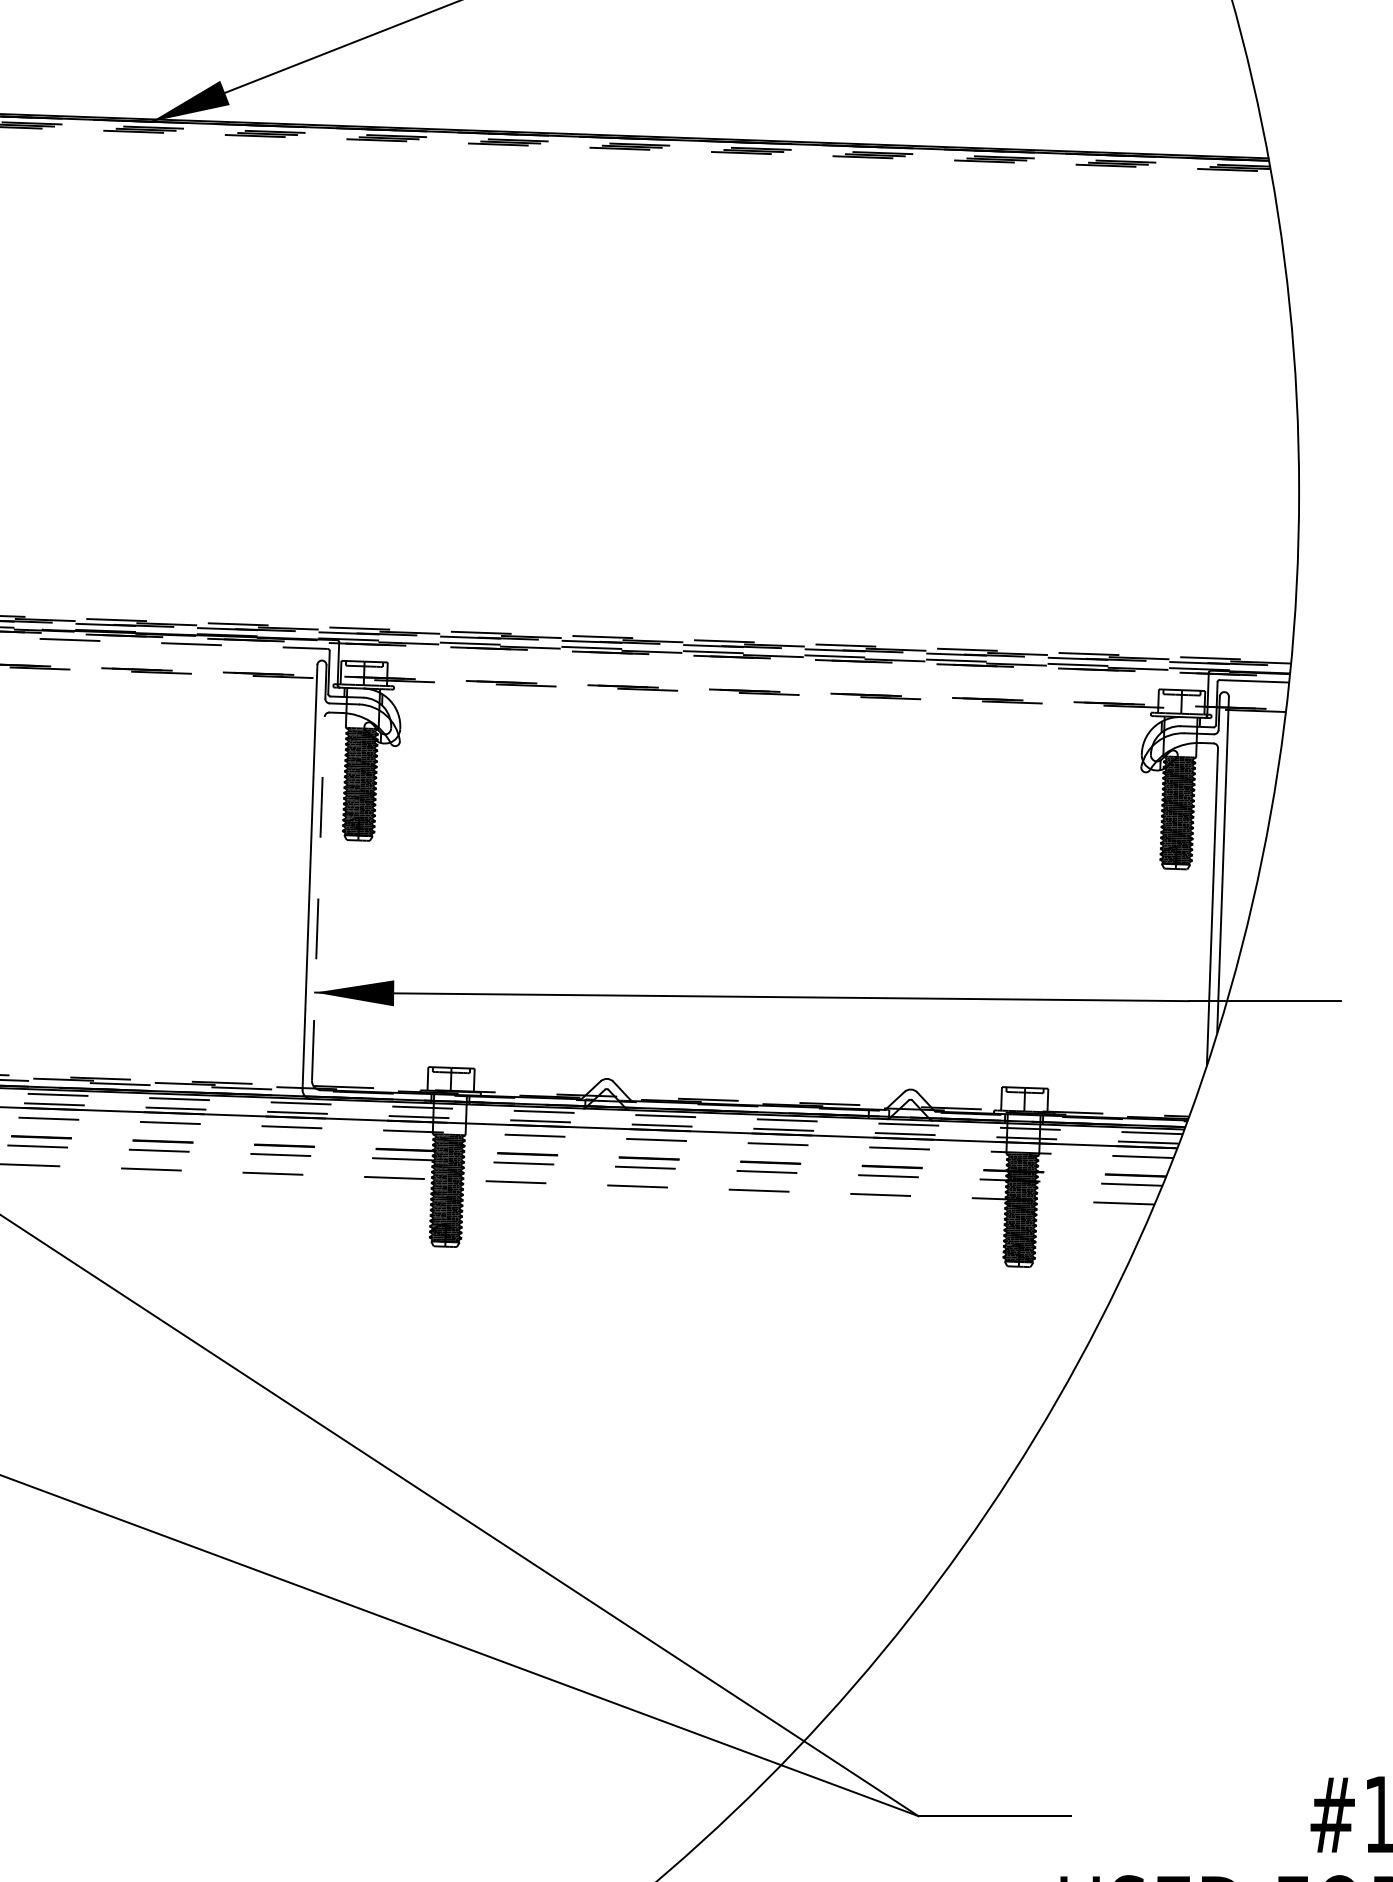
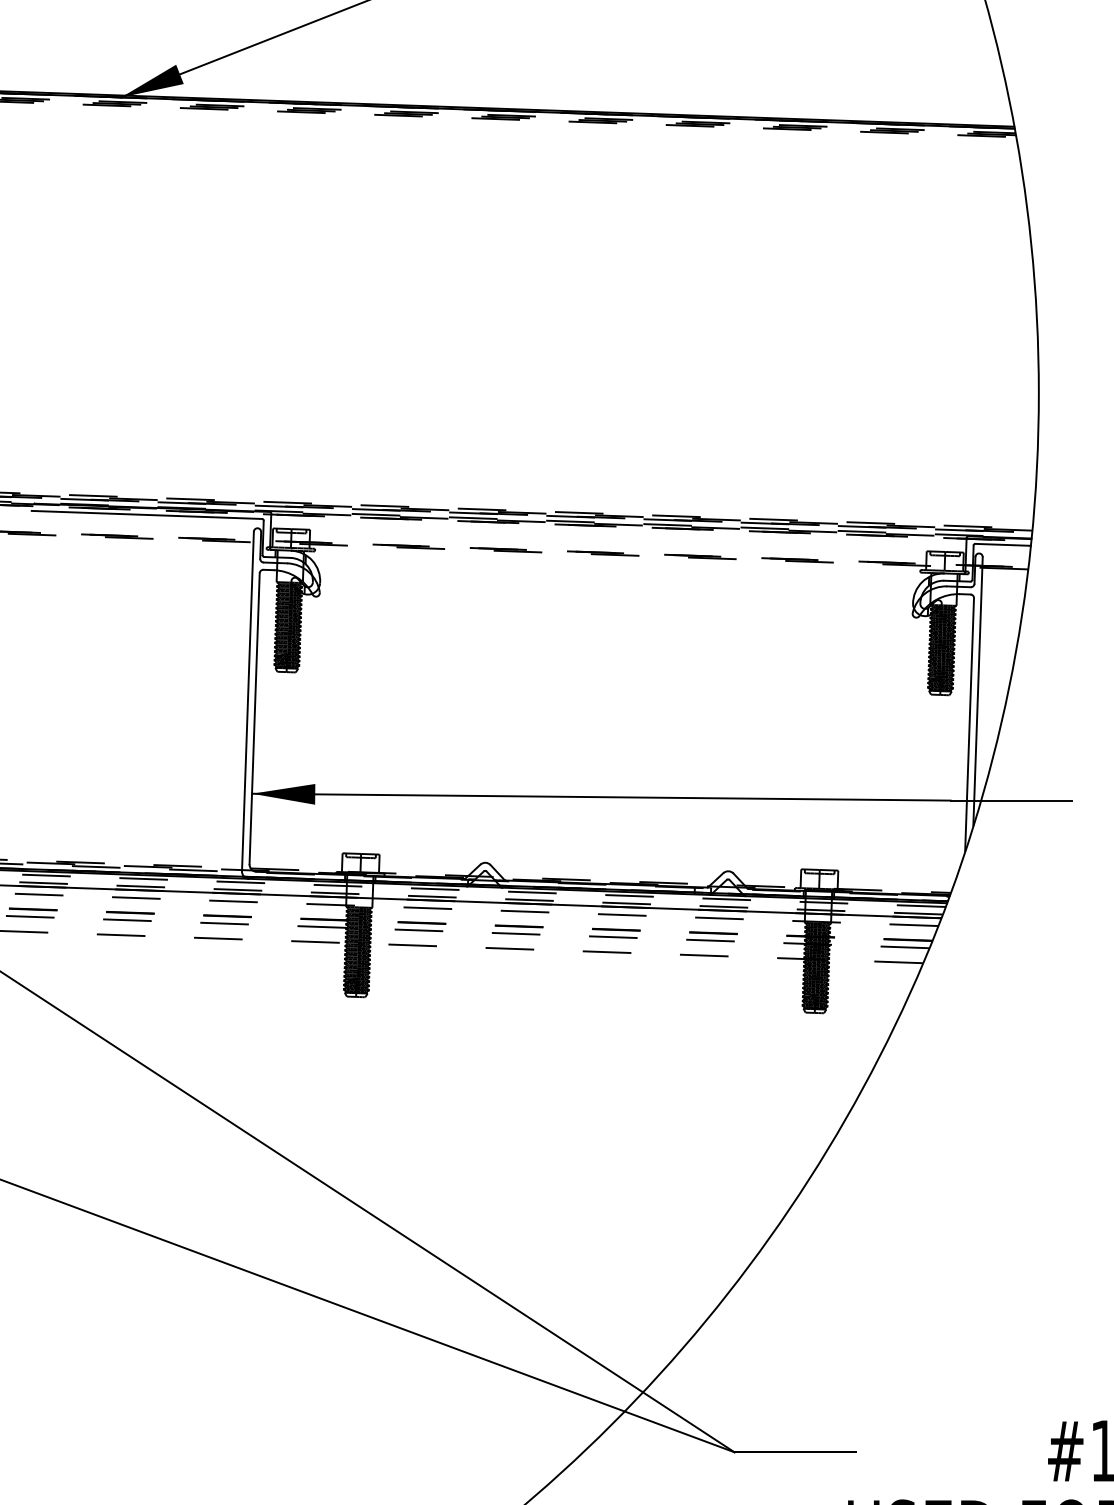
line: (184, 643) -> (147, 514), dashed -> solid
line: (318, 898) -> (254, 718), dashed -> solid

